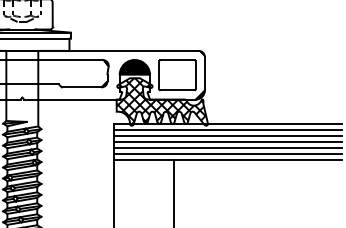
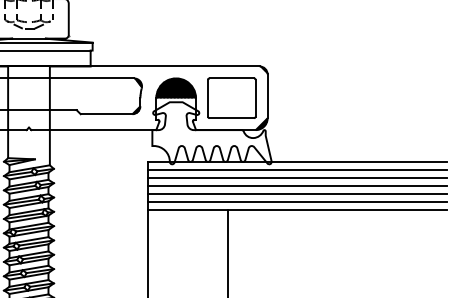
hatch: (161, 101) -> (210, 132), removed

